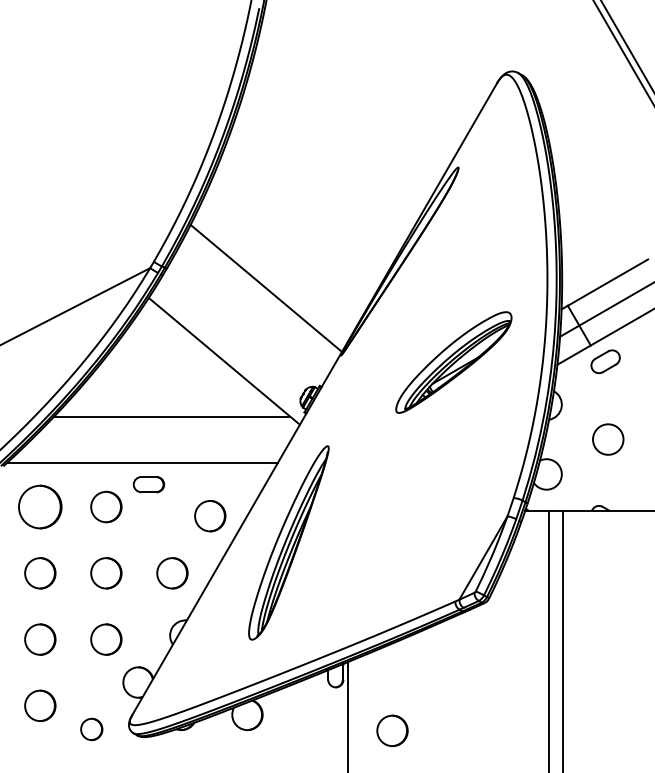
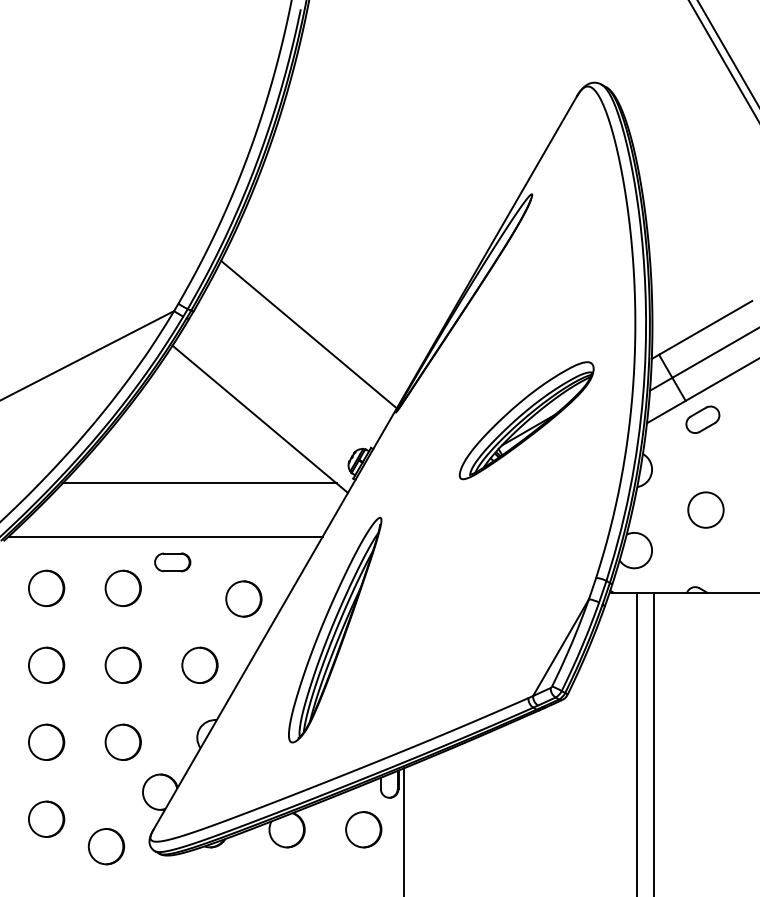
part: (40, 506) -> (46, 587), size x0.71
circle: (91, 729) -> (106, 846), size x1.43
part: (392, 730) -> (363, 829), moved

